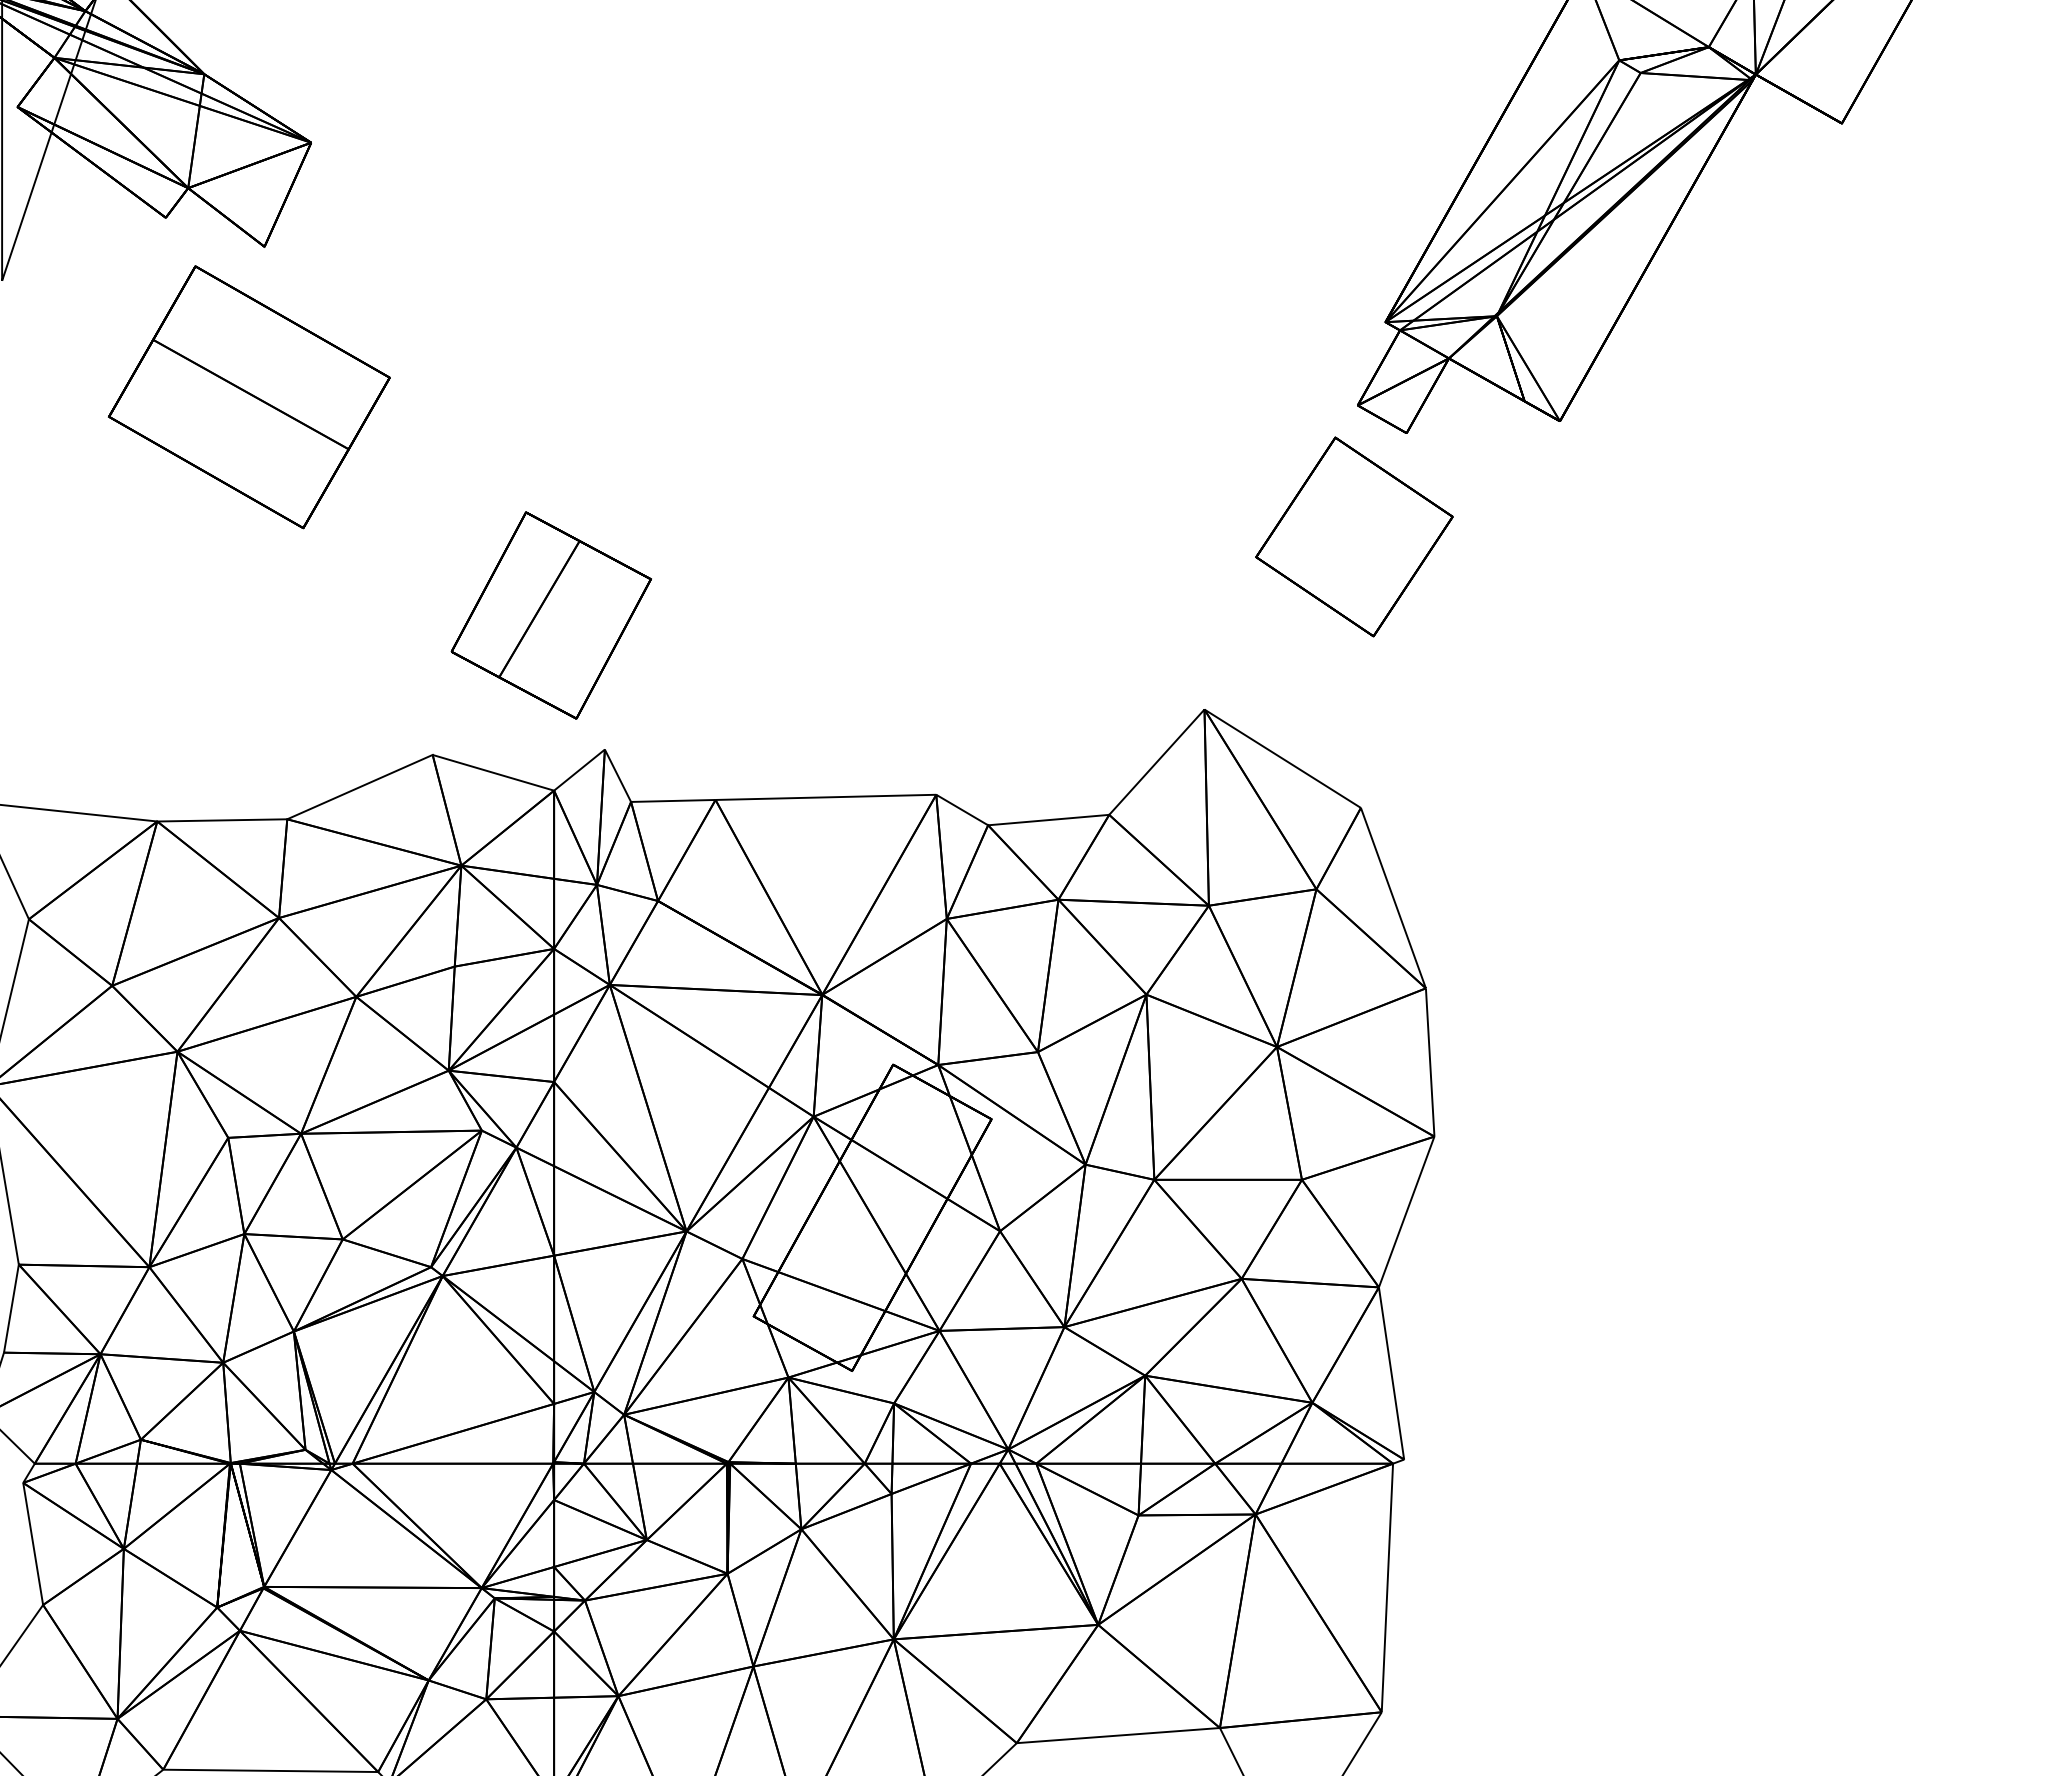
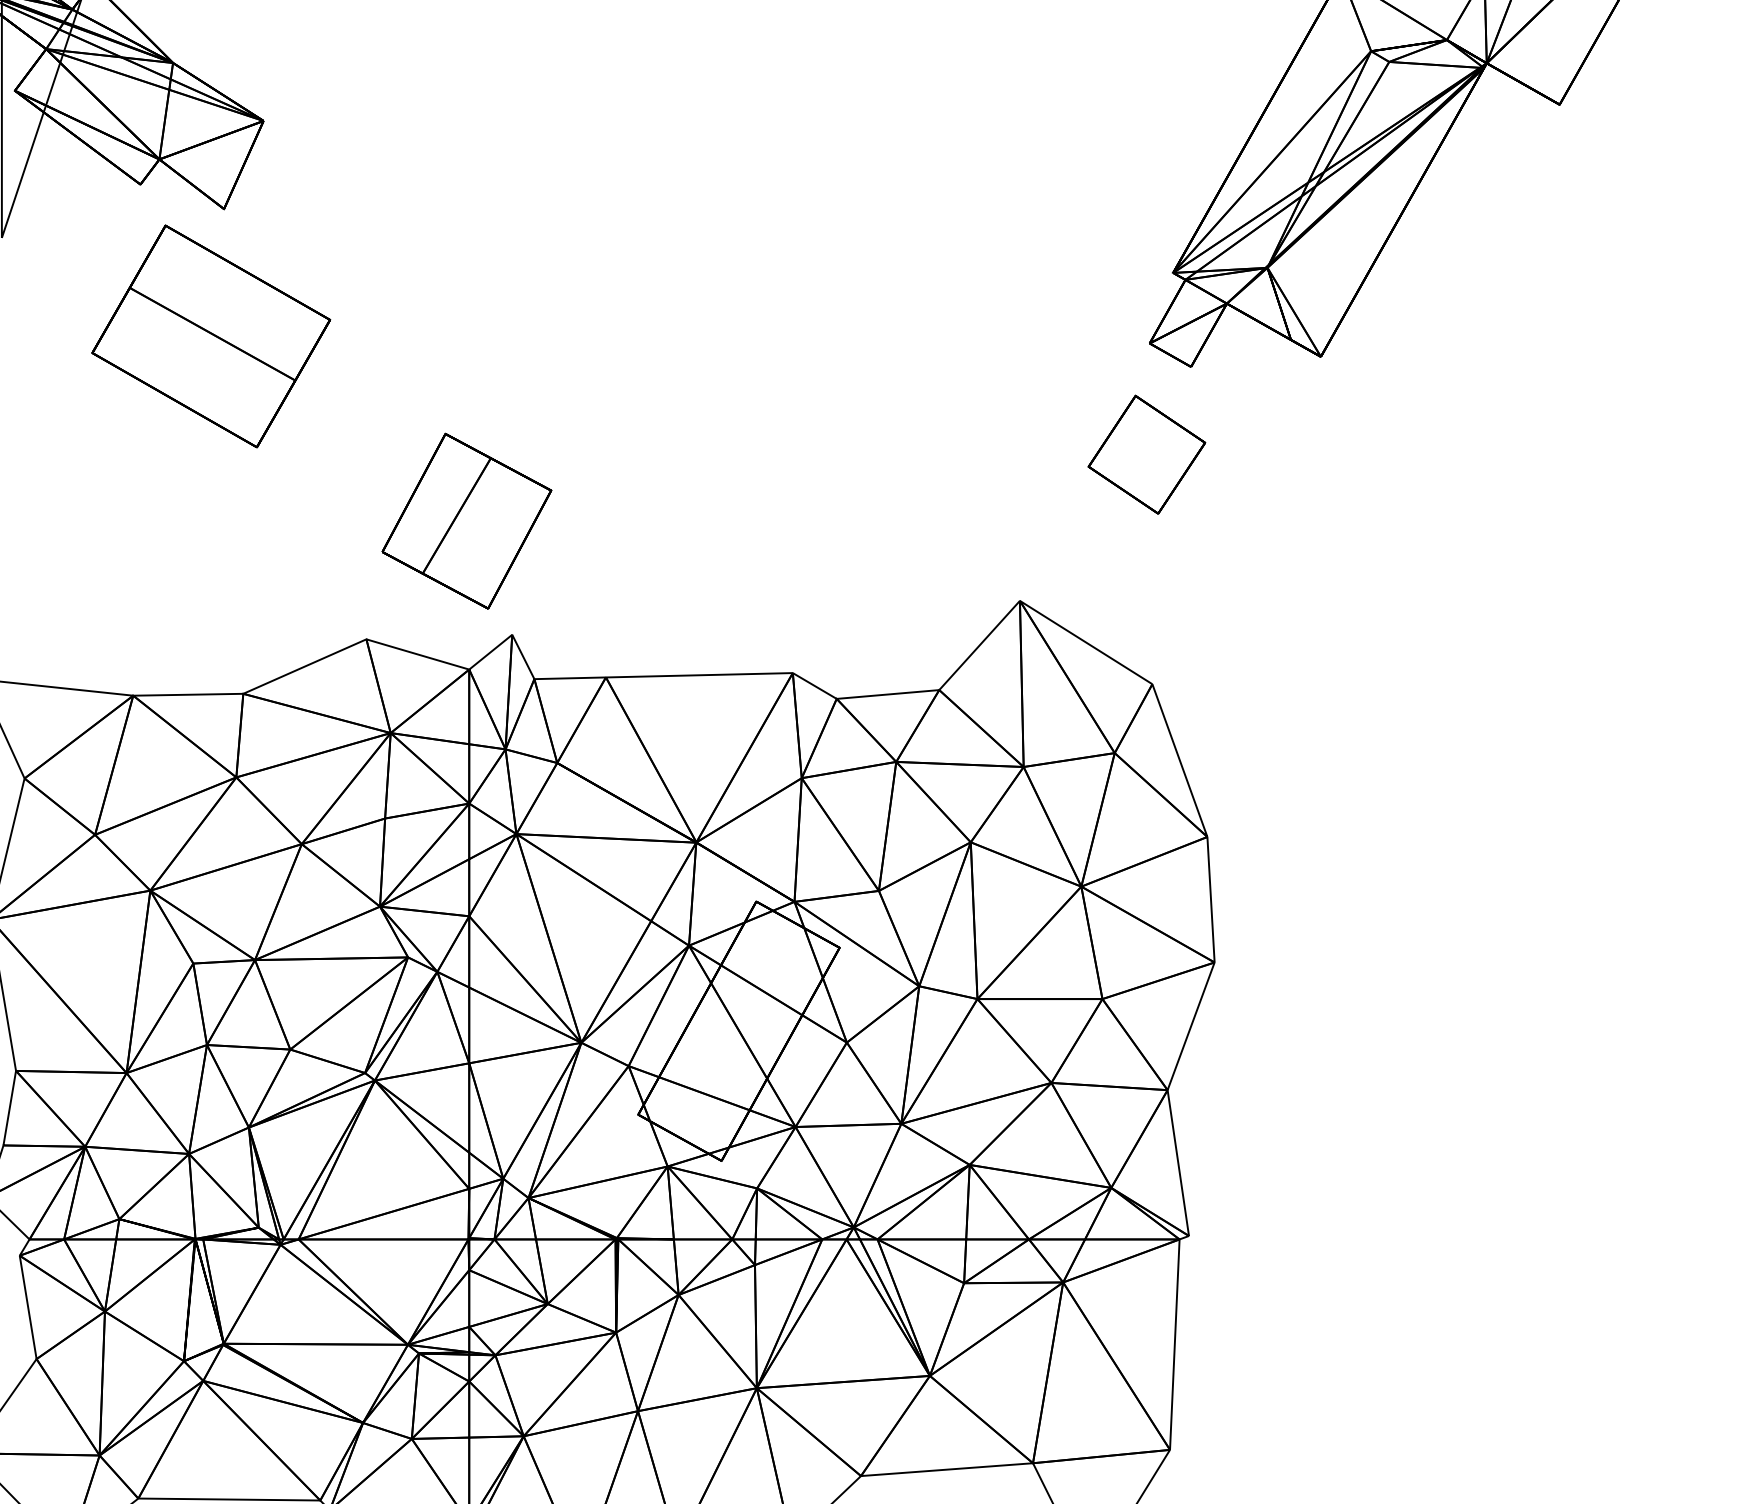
part: (1354, 536) -> (1146, 454), size x0.7

